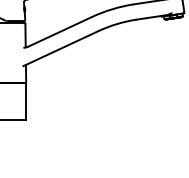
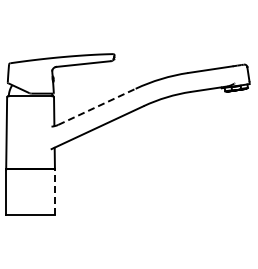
line: (59, 31) -> (96, 106), solid -> dashed
line: (25, 101) -> (54, 192), solid -> dashed

